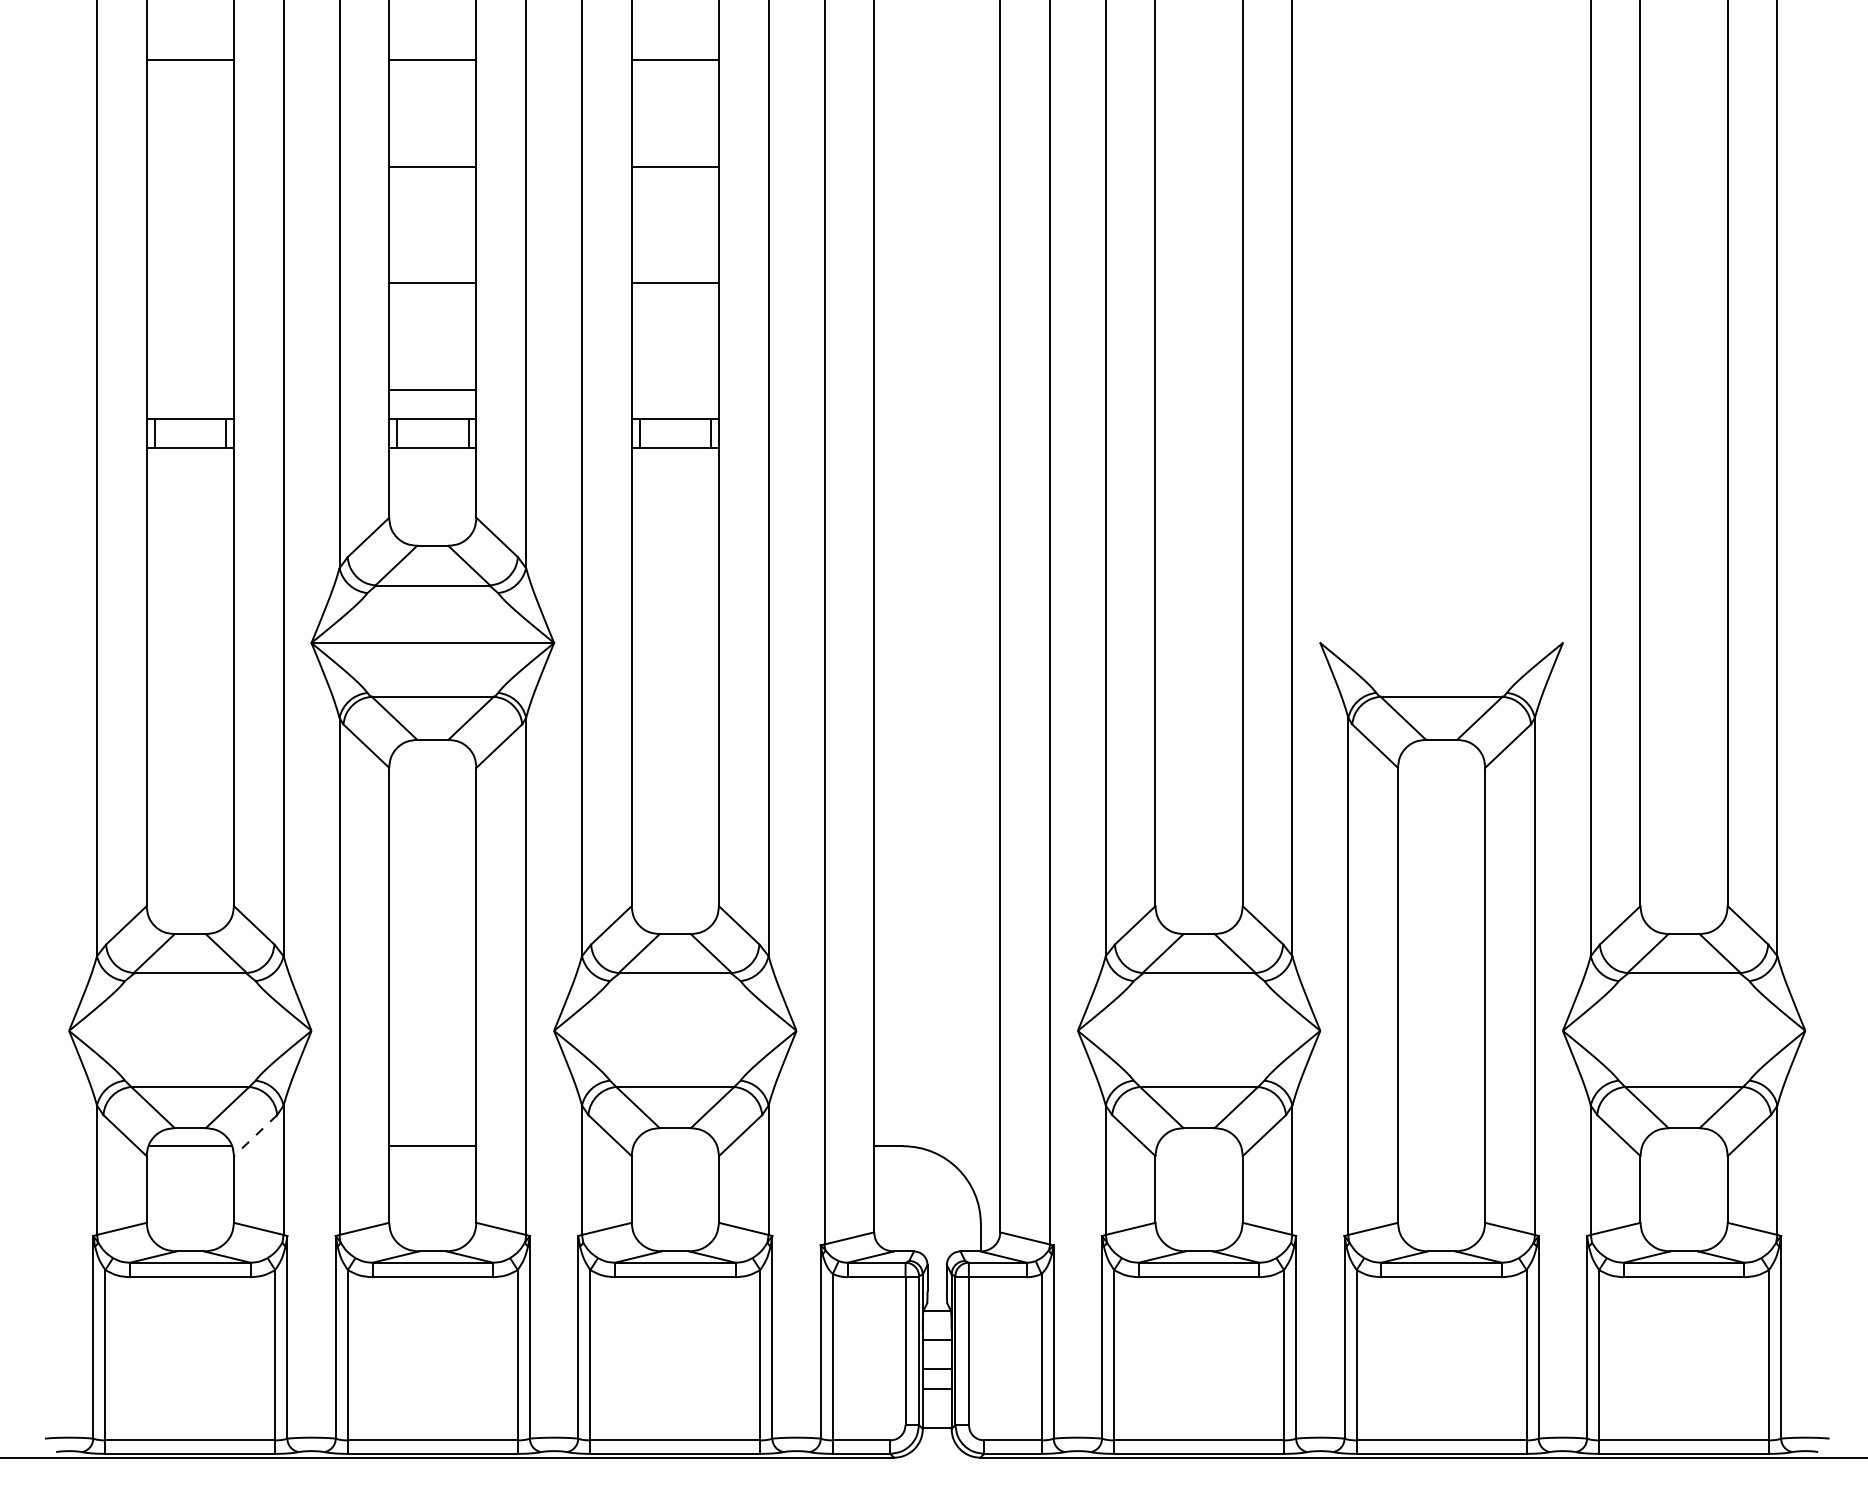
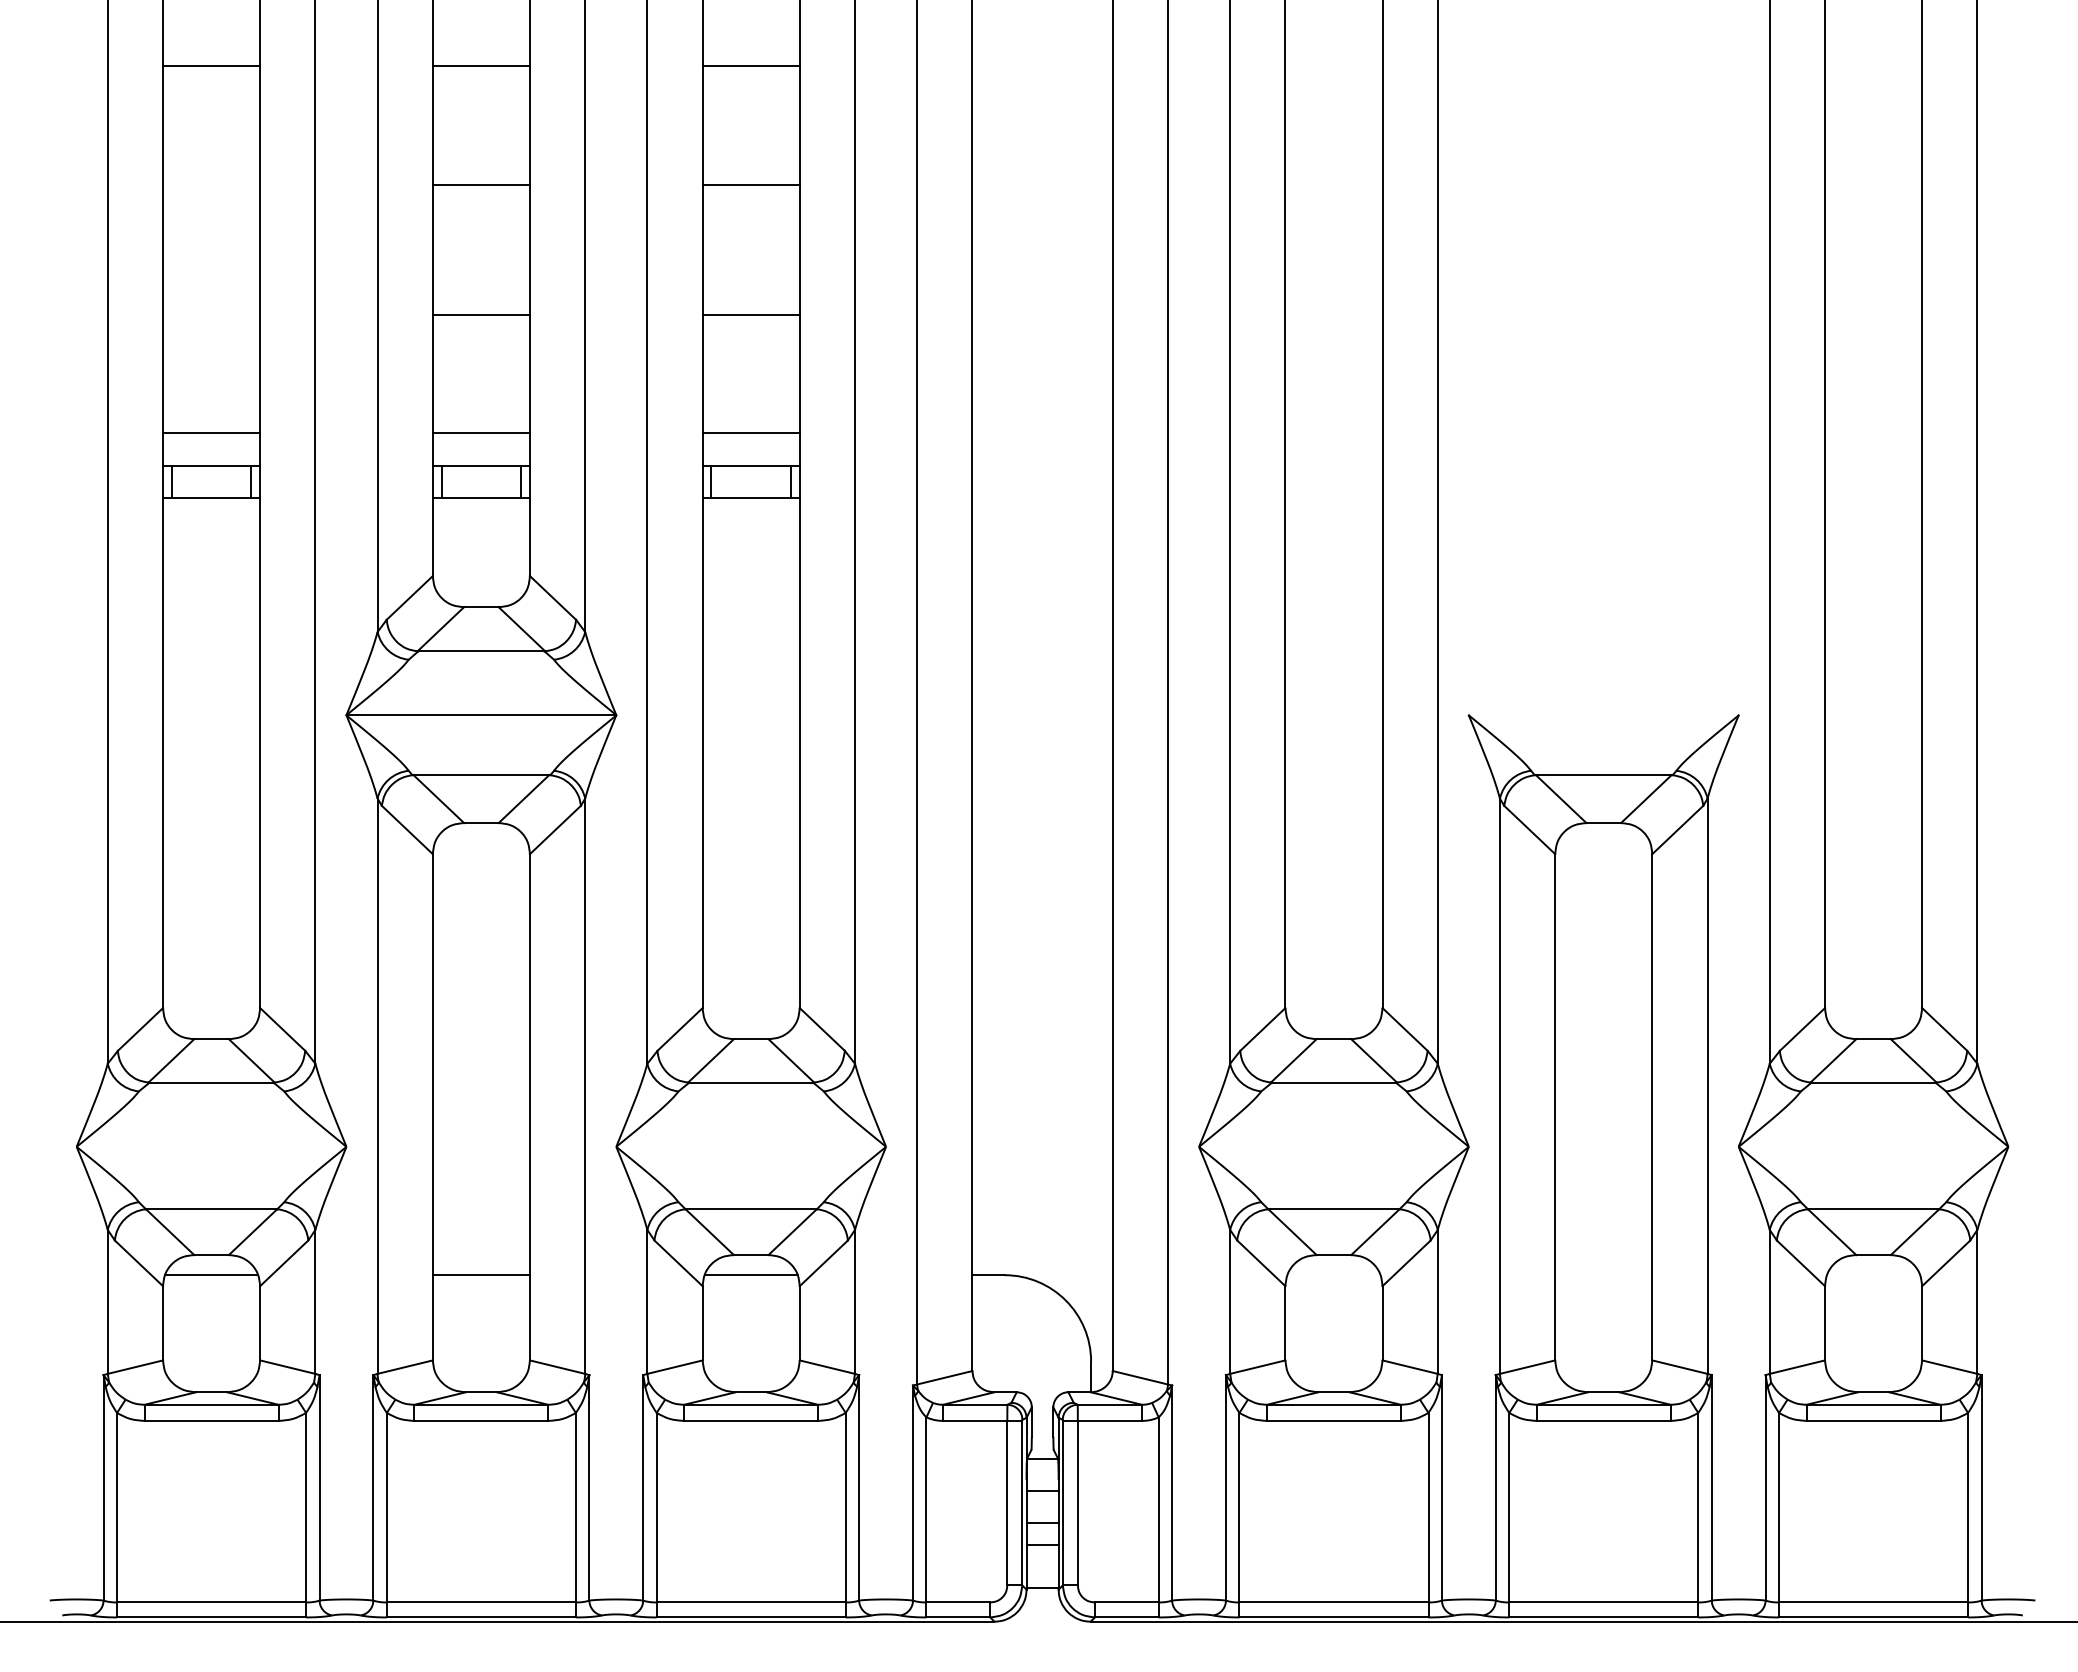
line: (190, 389) -> (211, 433), added
line: (674, 389) -> (750, 433), added
line: (254, 1135) -> (283, 1263), dashed -> solid
line: (674, 1146) -> (750, 1275), added

